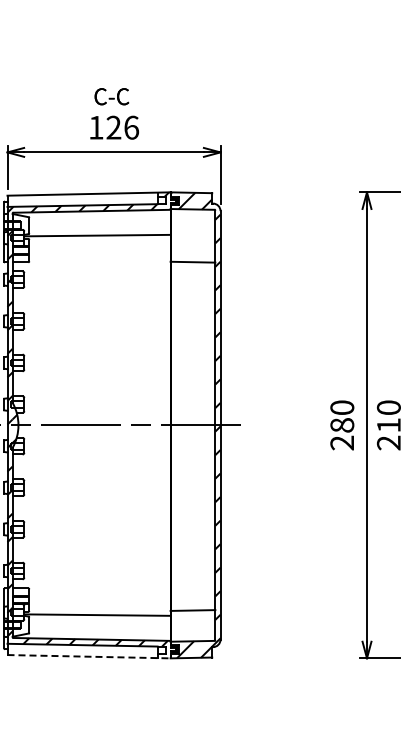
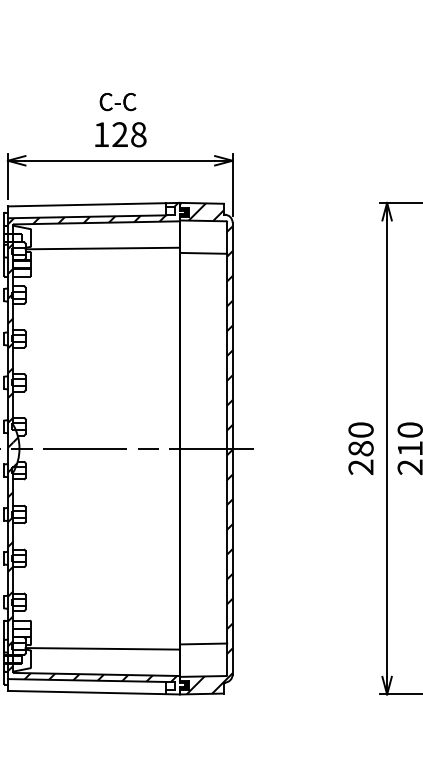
text: (131, 127) -> (138, 134), 126 -> 128
line: (192, 261) -> (203, 252), moved
line: (89, 656) -> (94, 692), dashed -> solid

